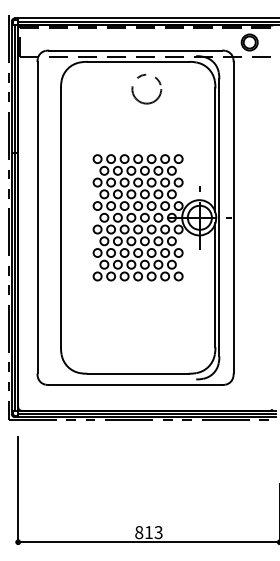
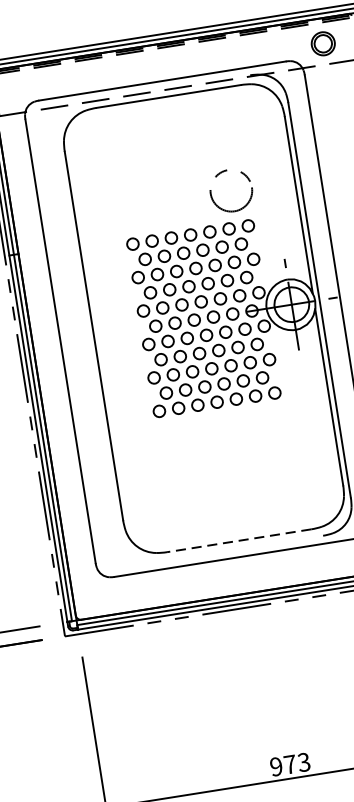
circle: (146, 88) -> (230, 189), moved
line: (138, 373) -> (239, 540), solid -> dashed
text: (143, 532) -> (282, 765), 813 -> 973

